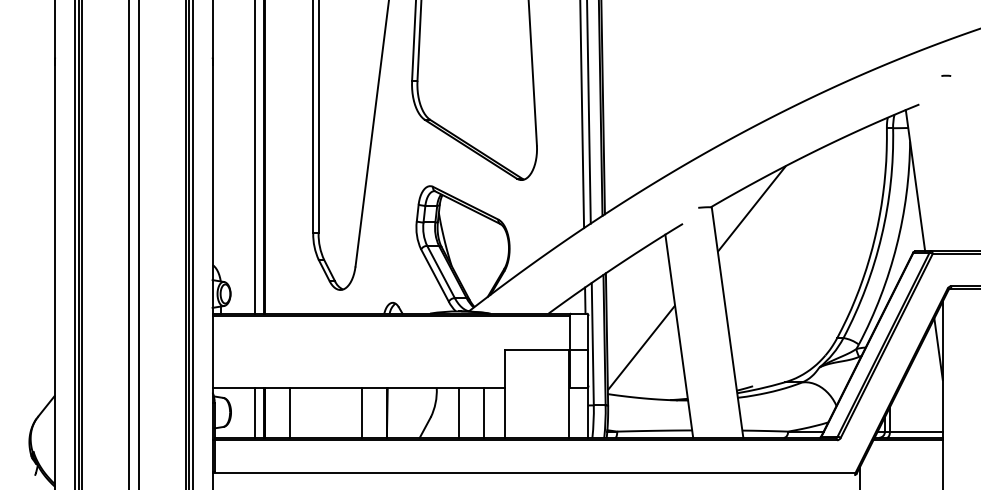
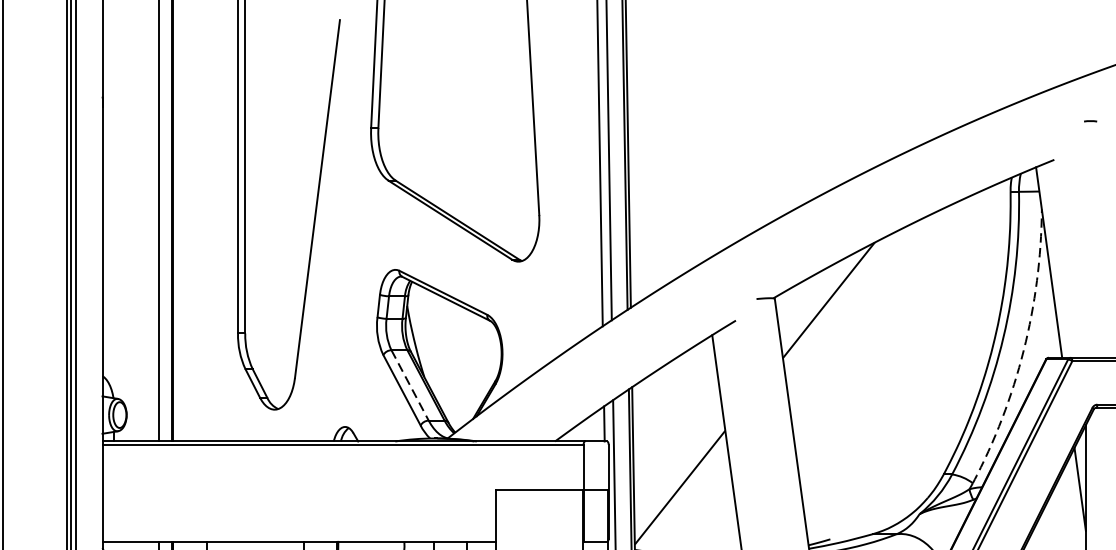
arc: (896, 246) -> (1023, 351), solid -> dashed
line: (441, 271) -> (410, 384), solid -> dashed

